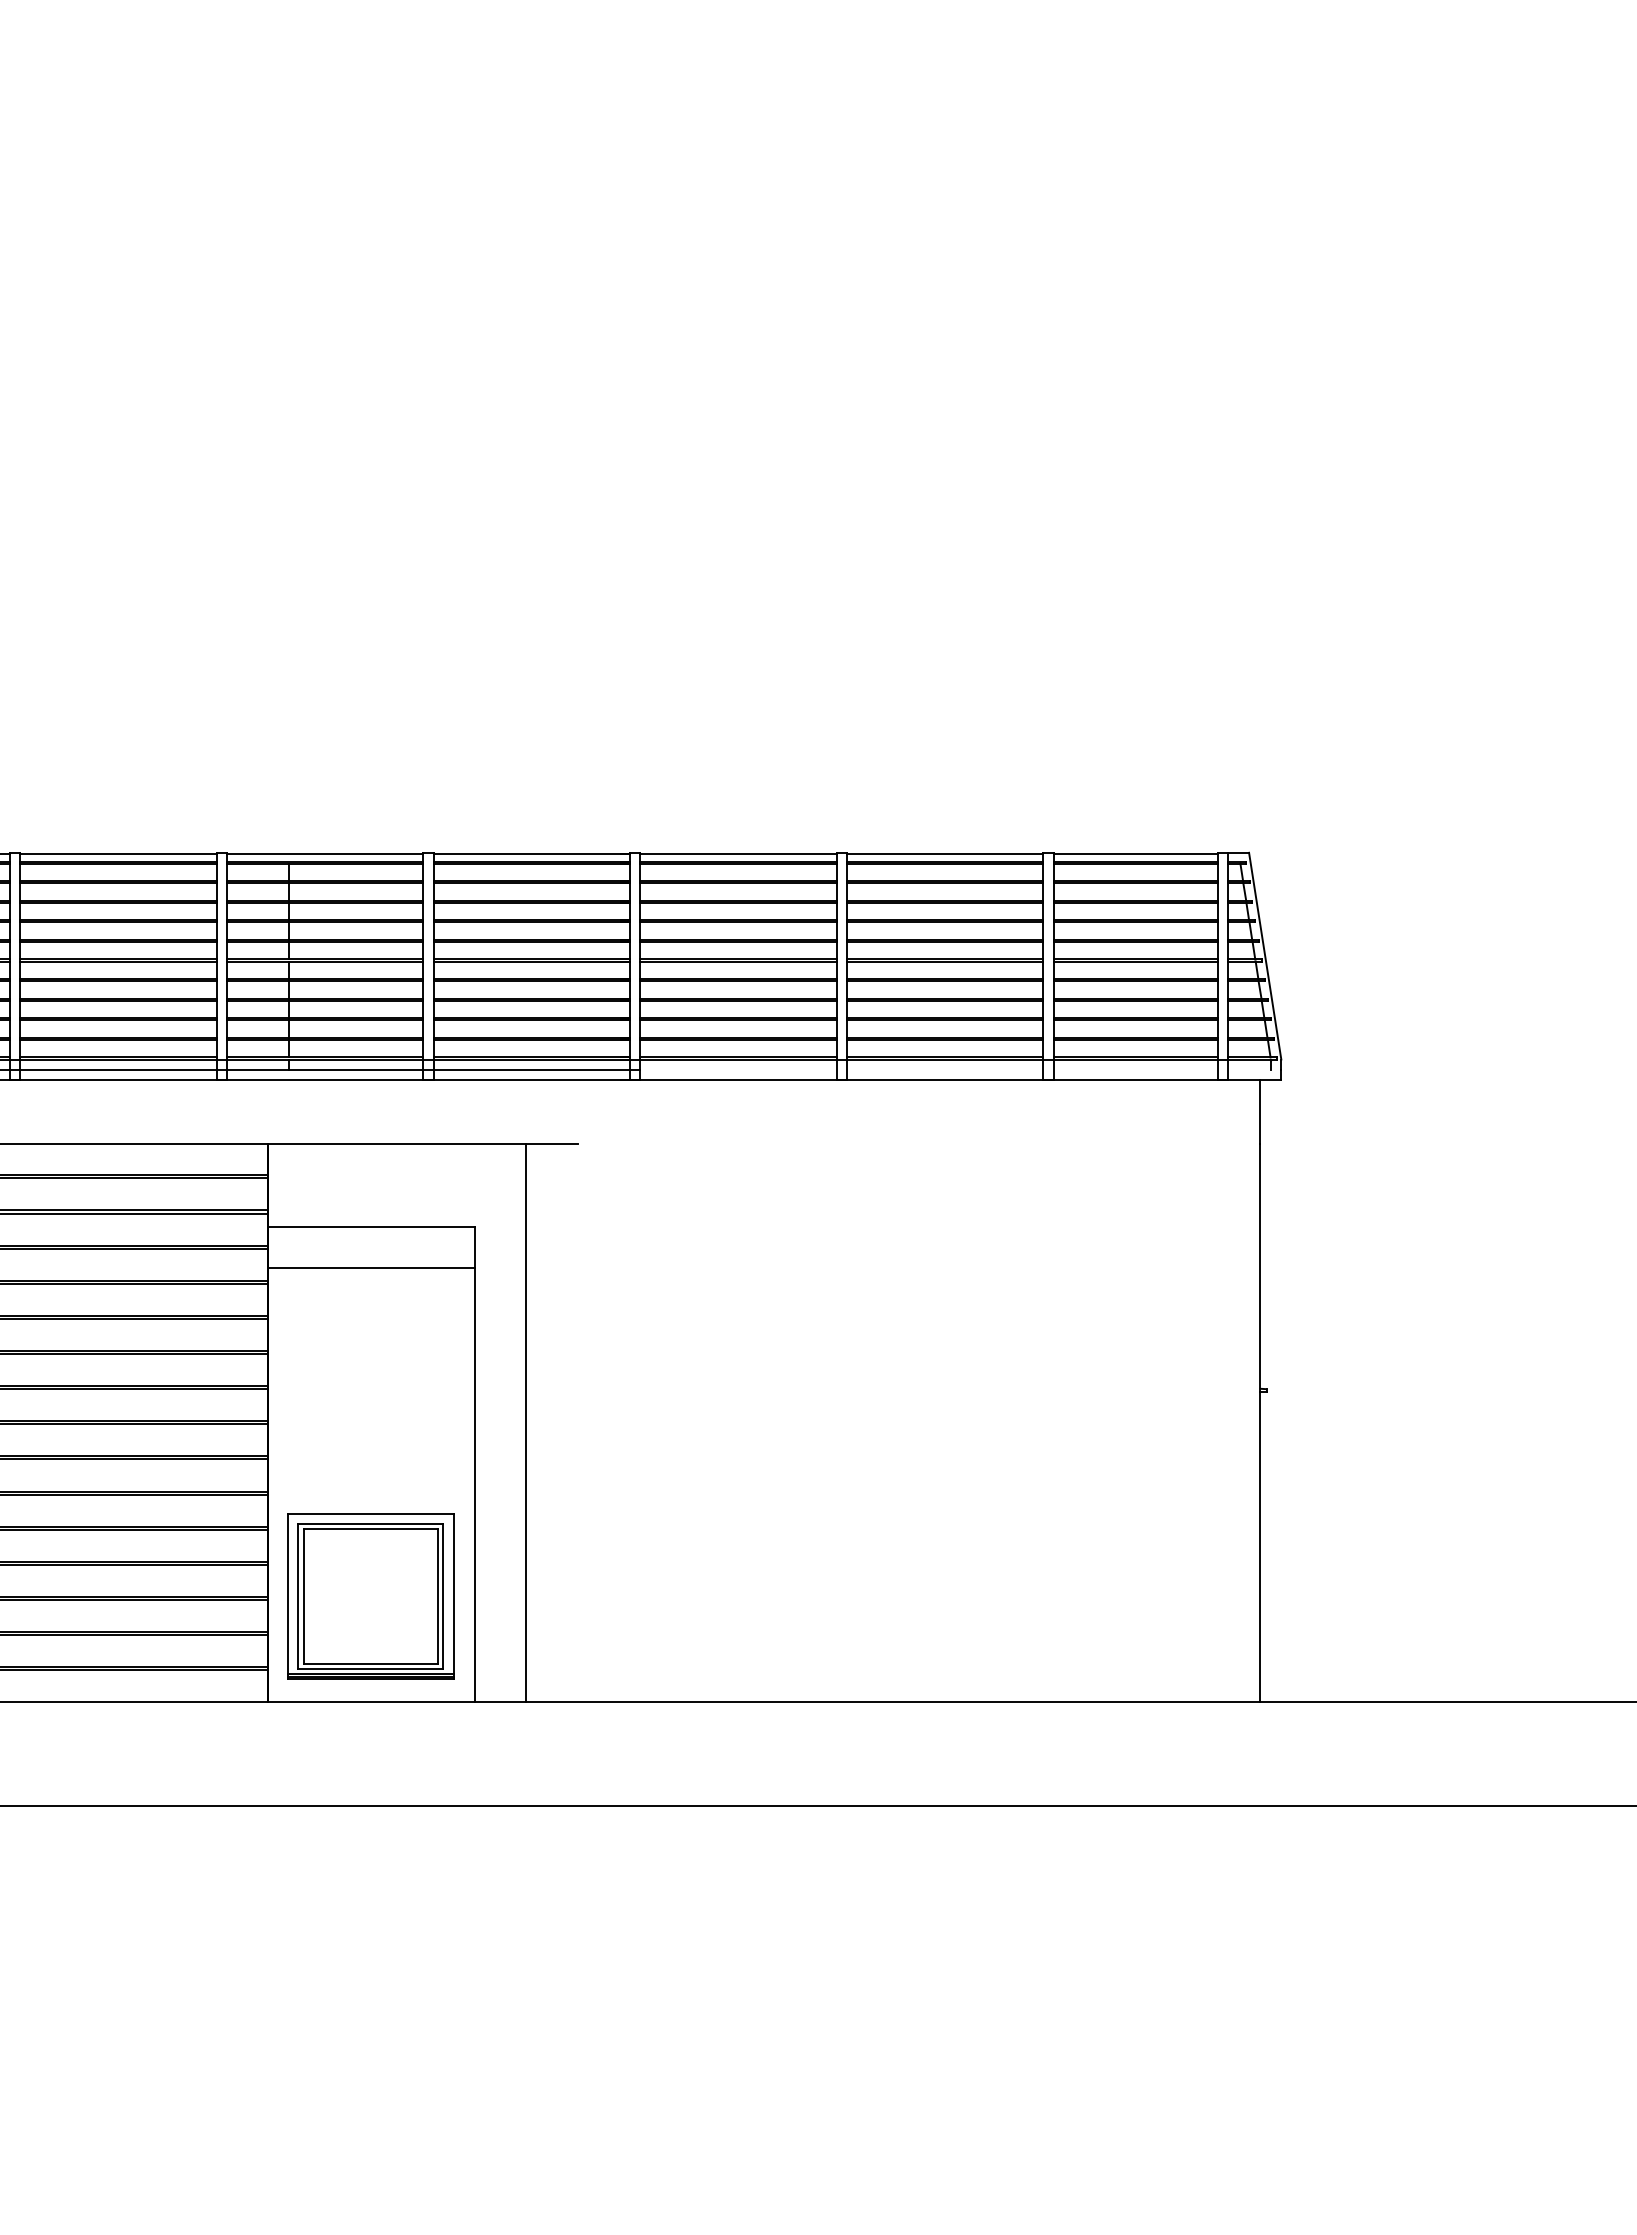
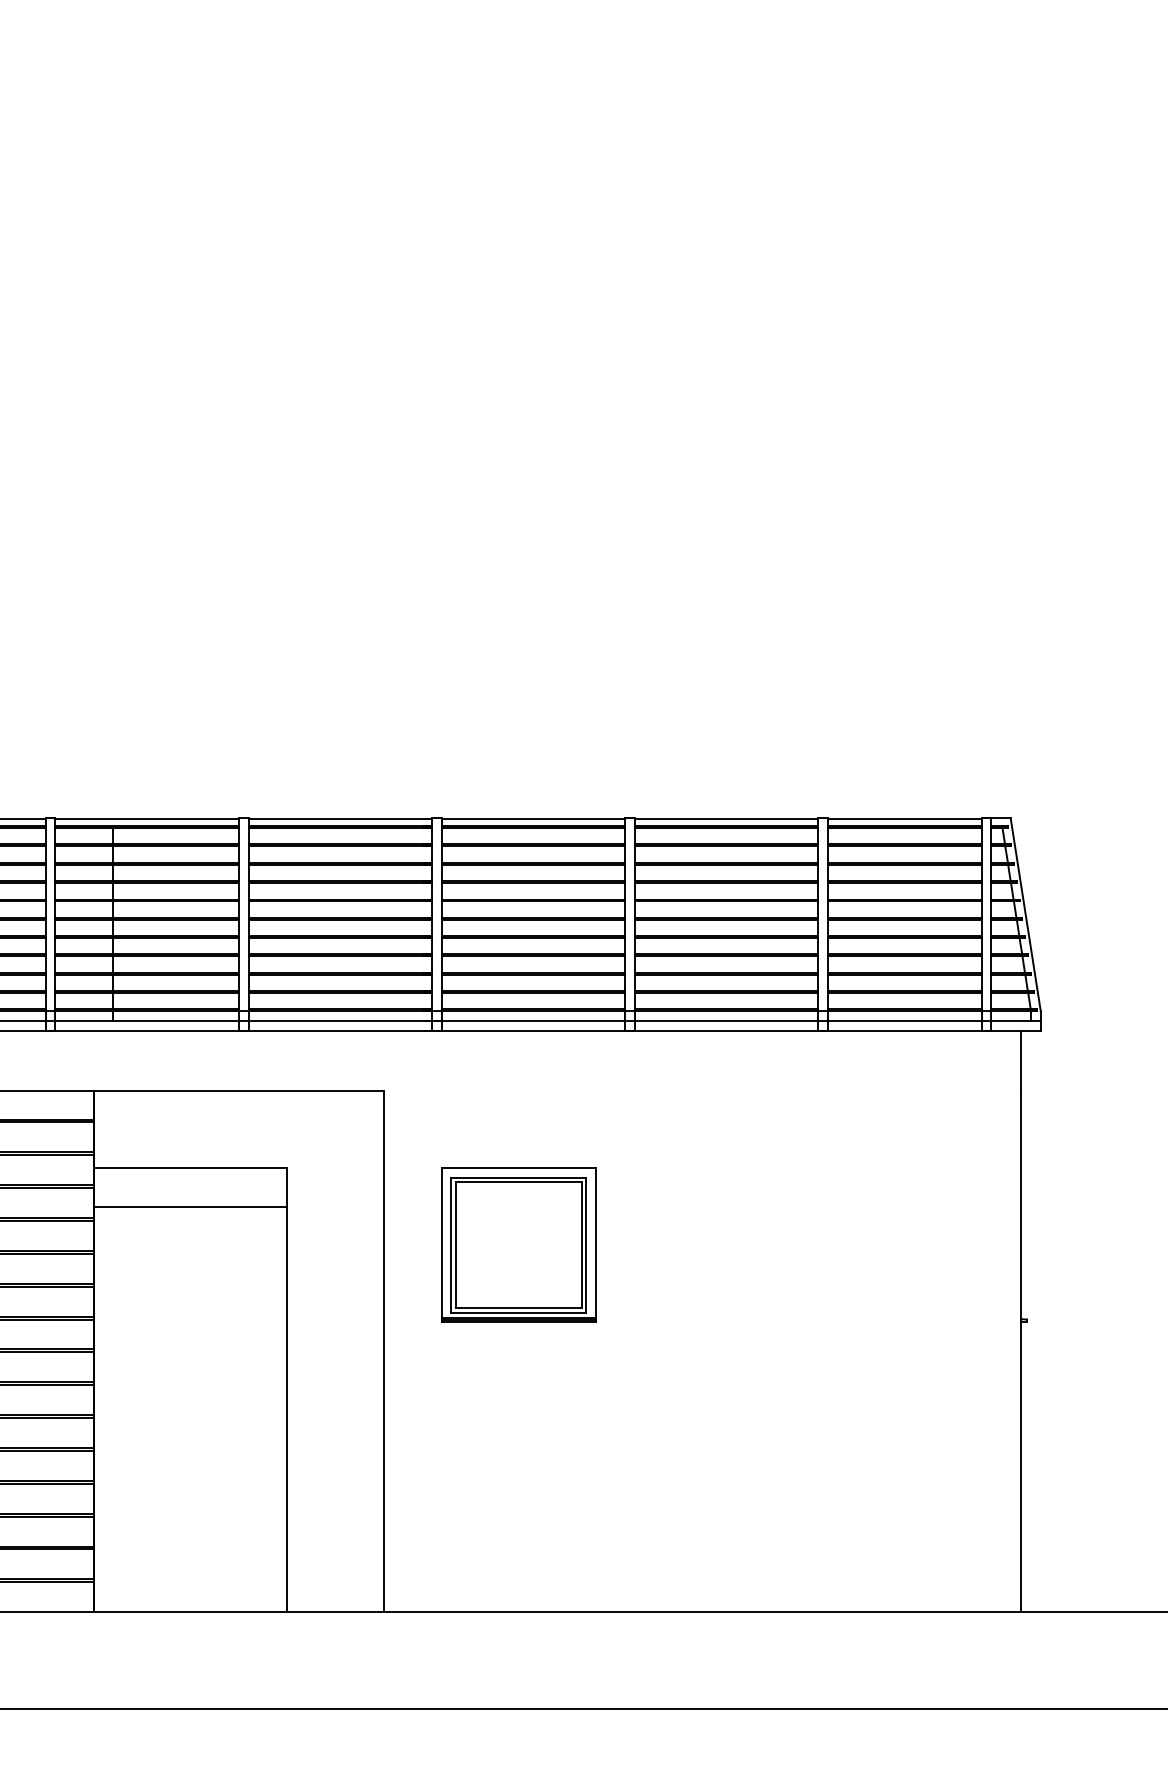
line: (951, 1069) -> (732, 1020), added
line: (526, 1423) -> (383, 1351), moved
part: (370, 1596) -> (518, 1245), moved

